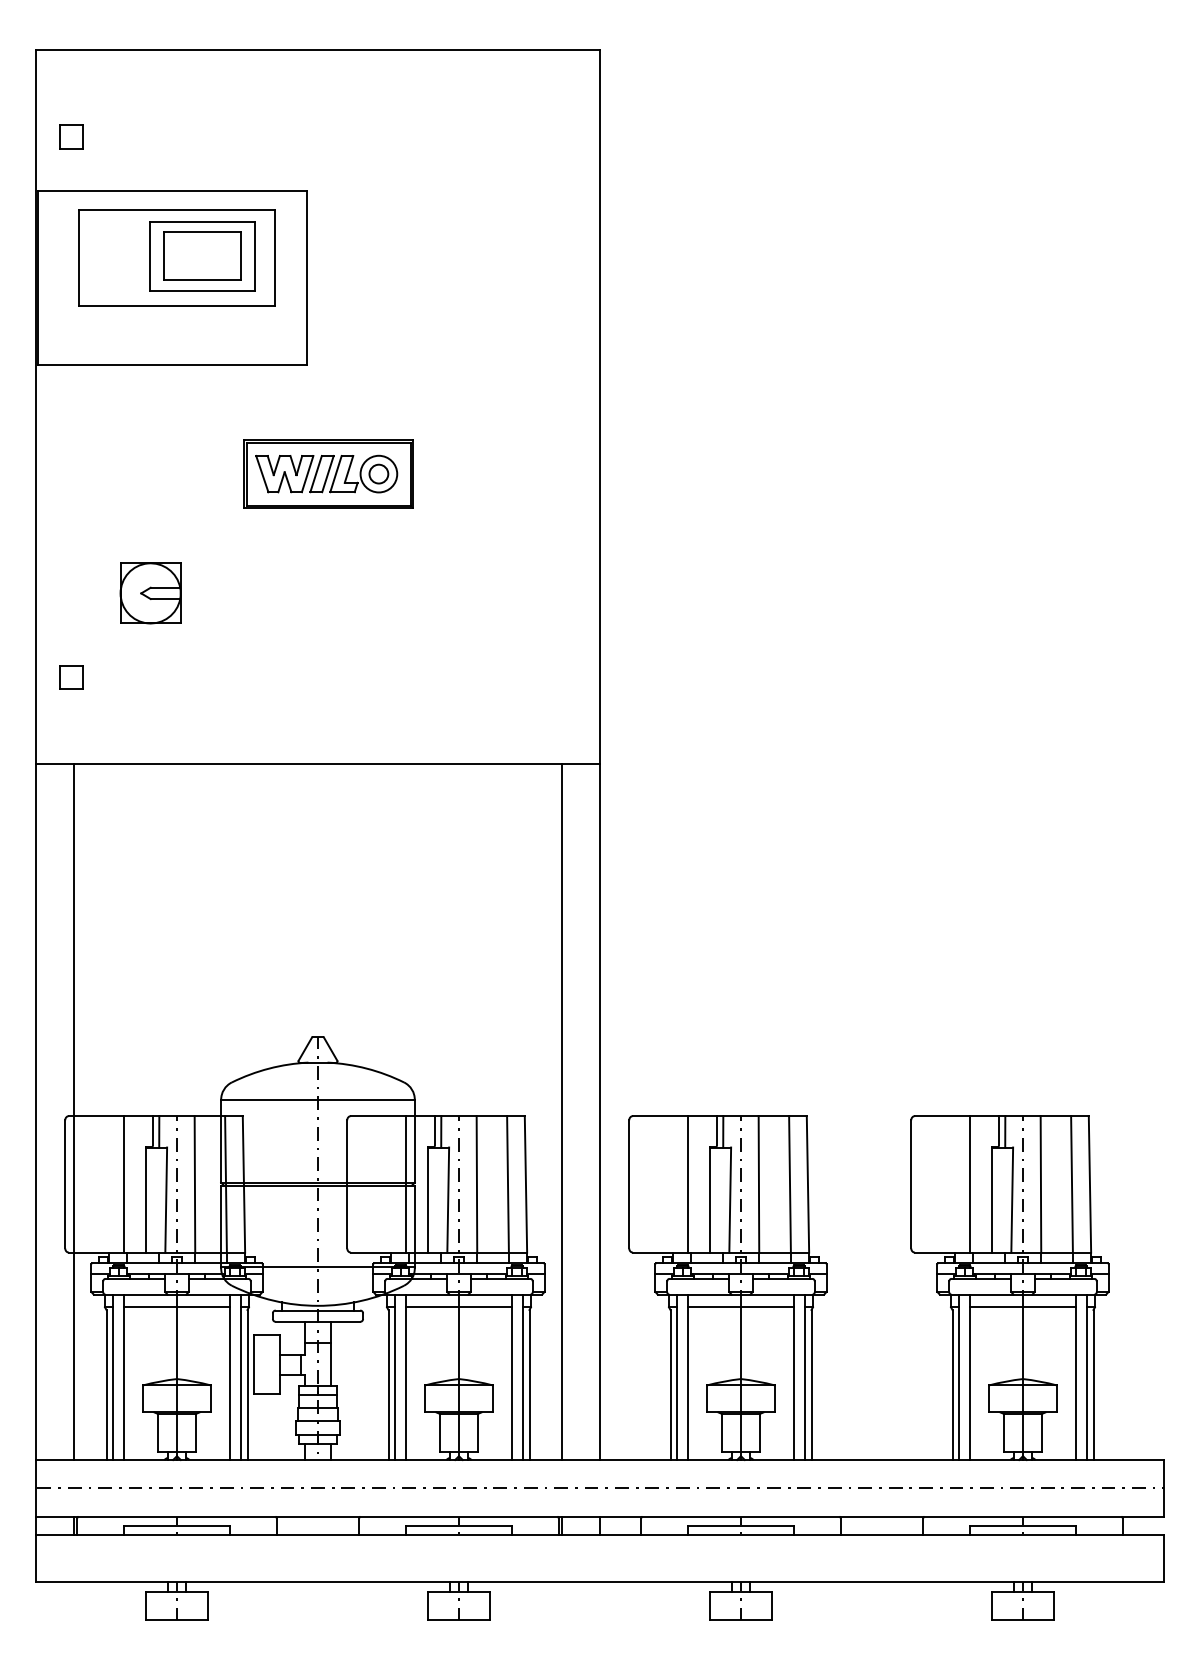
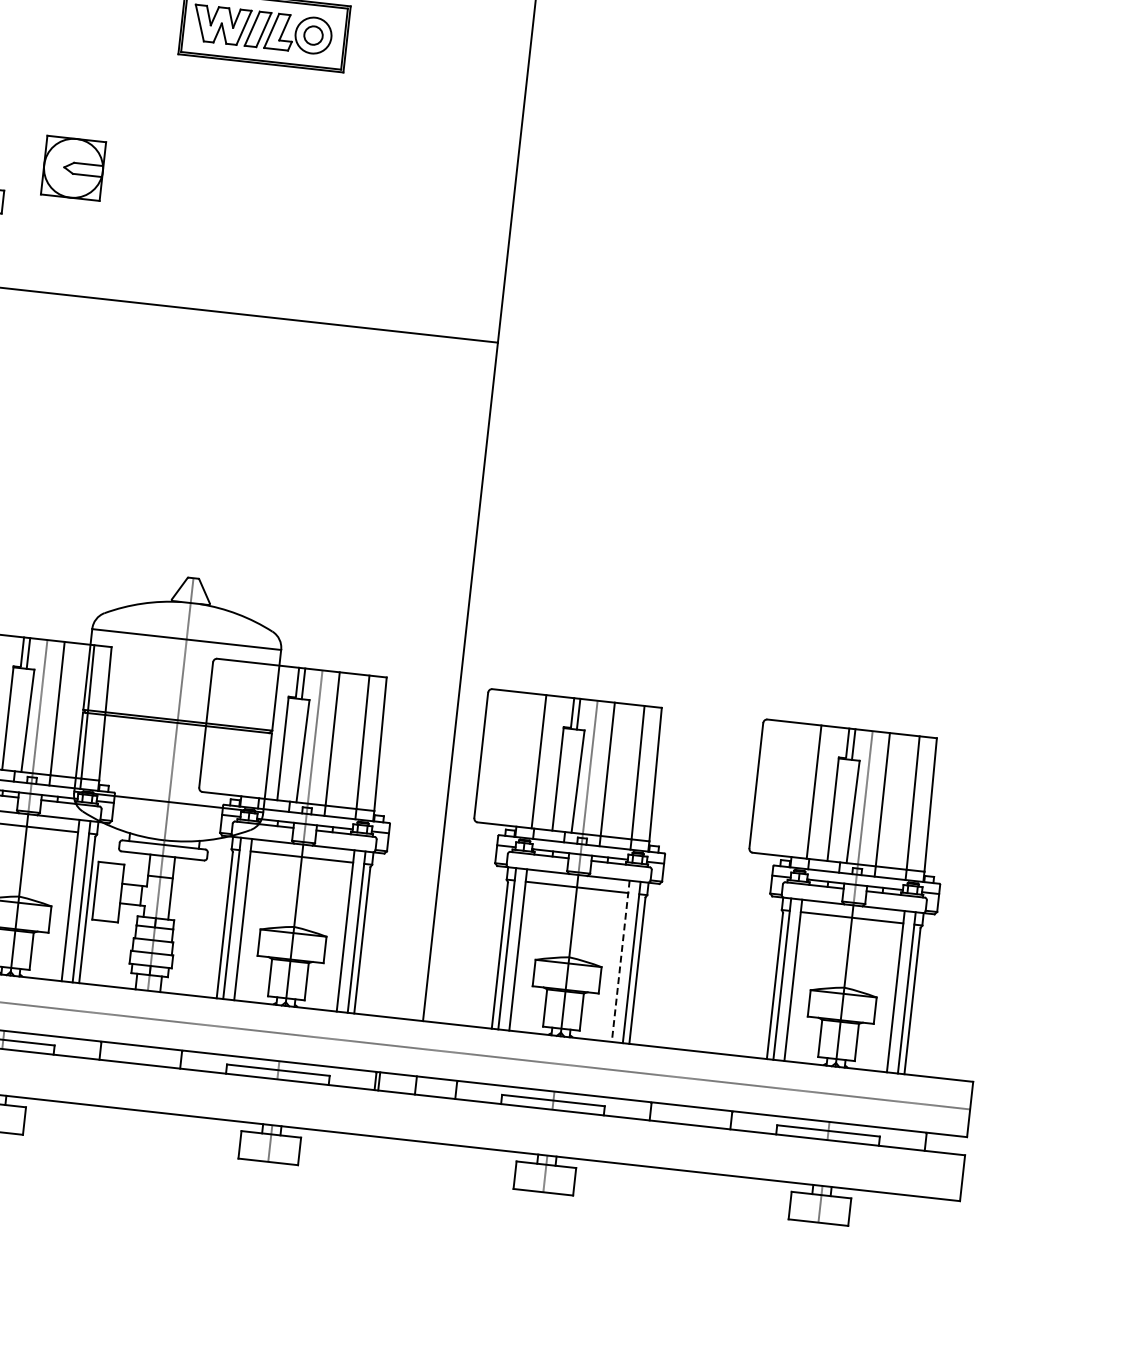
part: (150, 593) -> (73, 168), moved
line: (562, 1112) -> (423, 678), removed
line: (406, 1184) -> (263, 731), removed
line: (793, 1377) -> (620, 961), solid -> dashed

